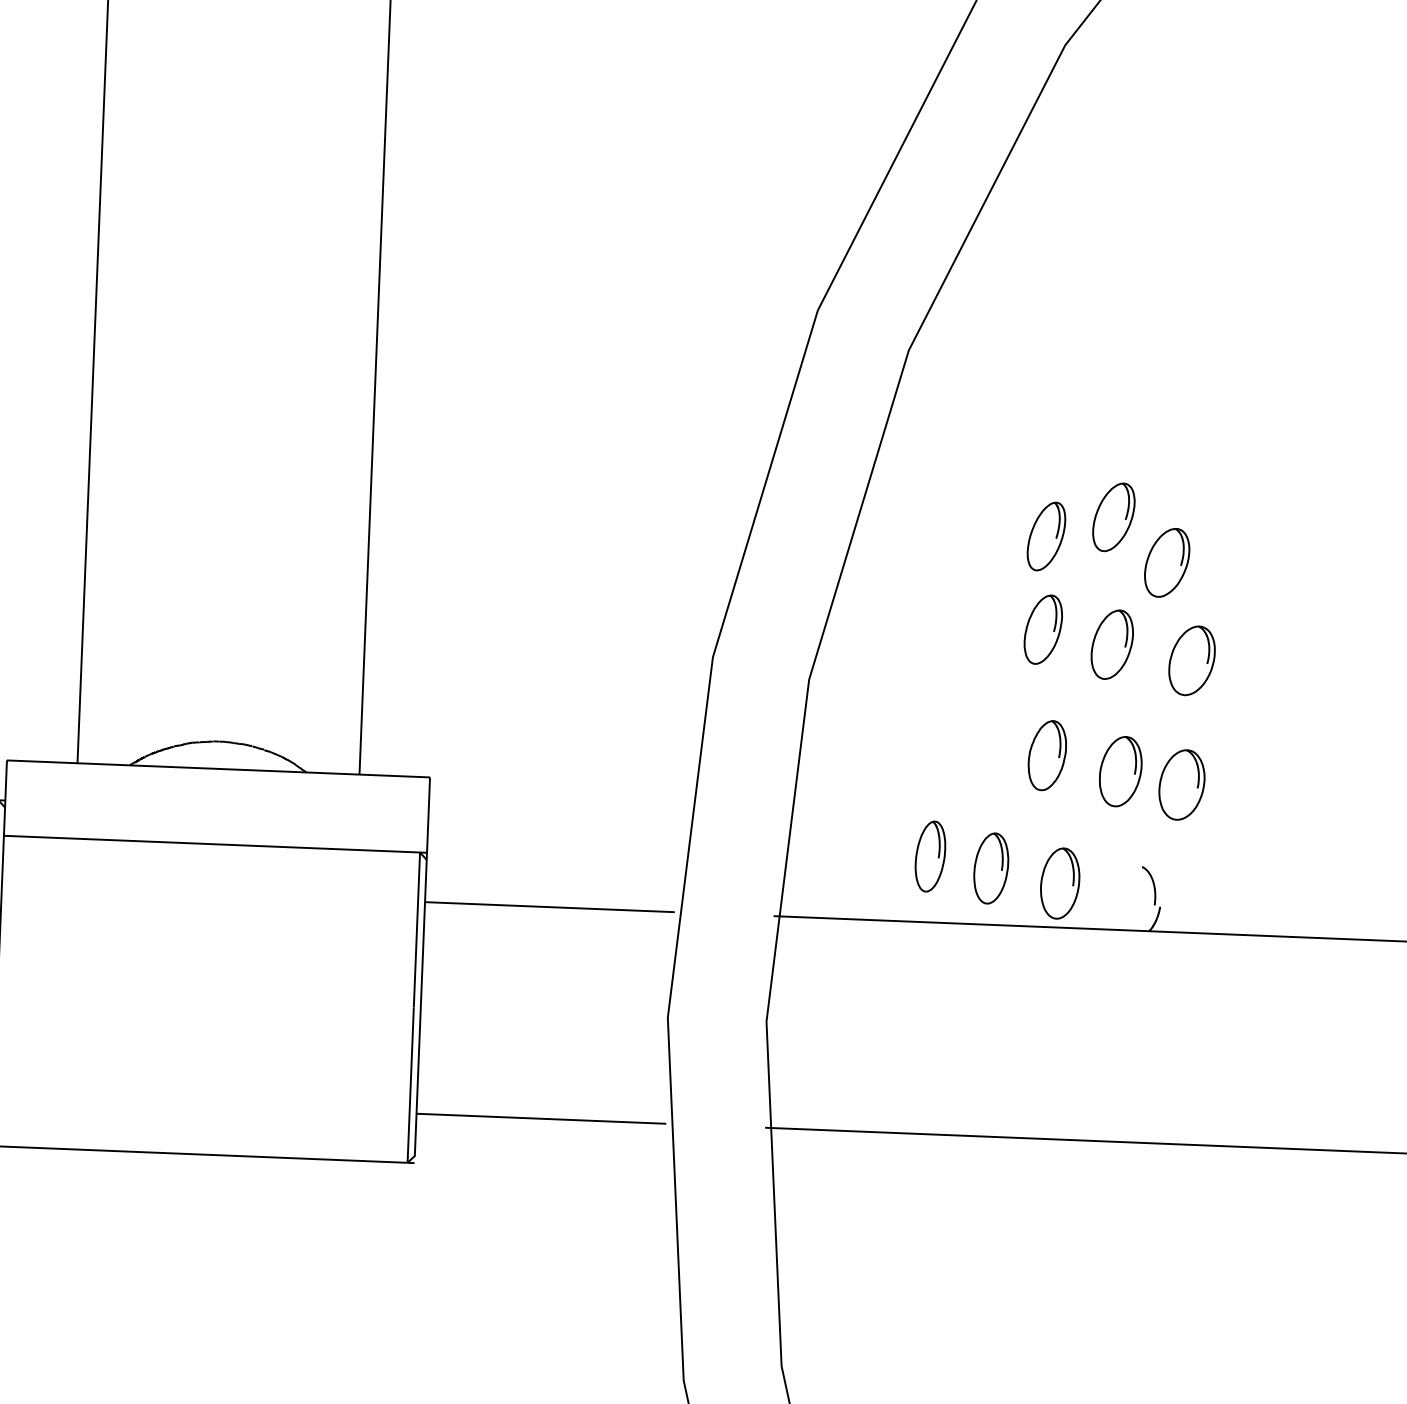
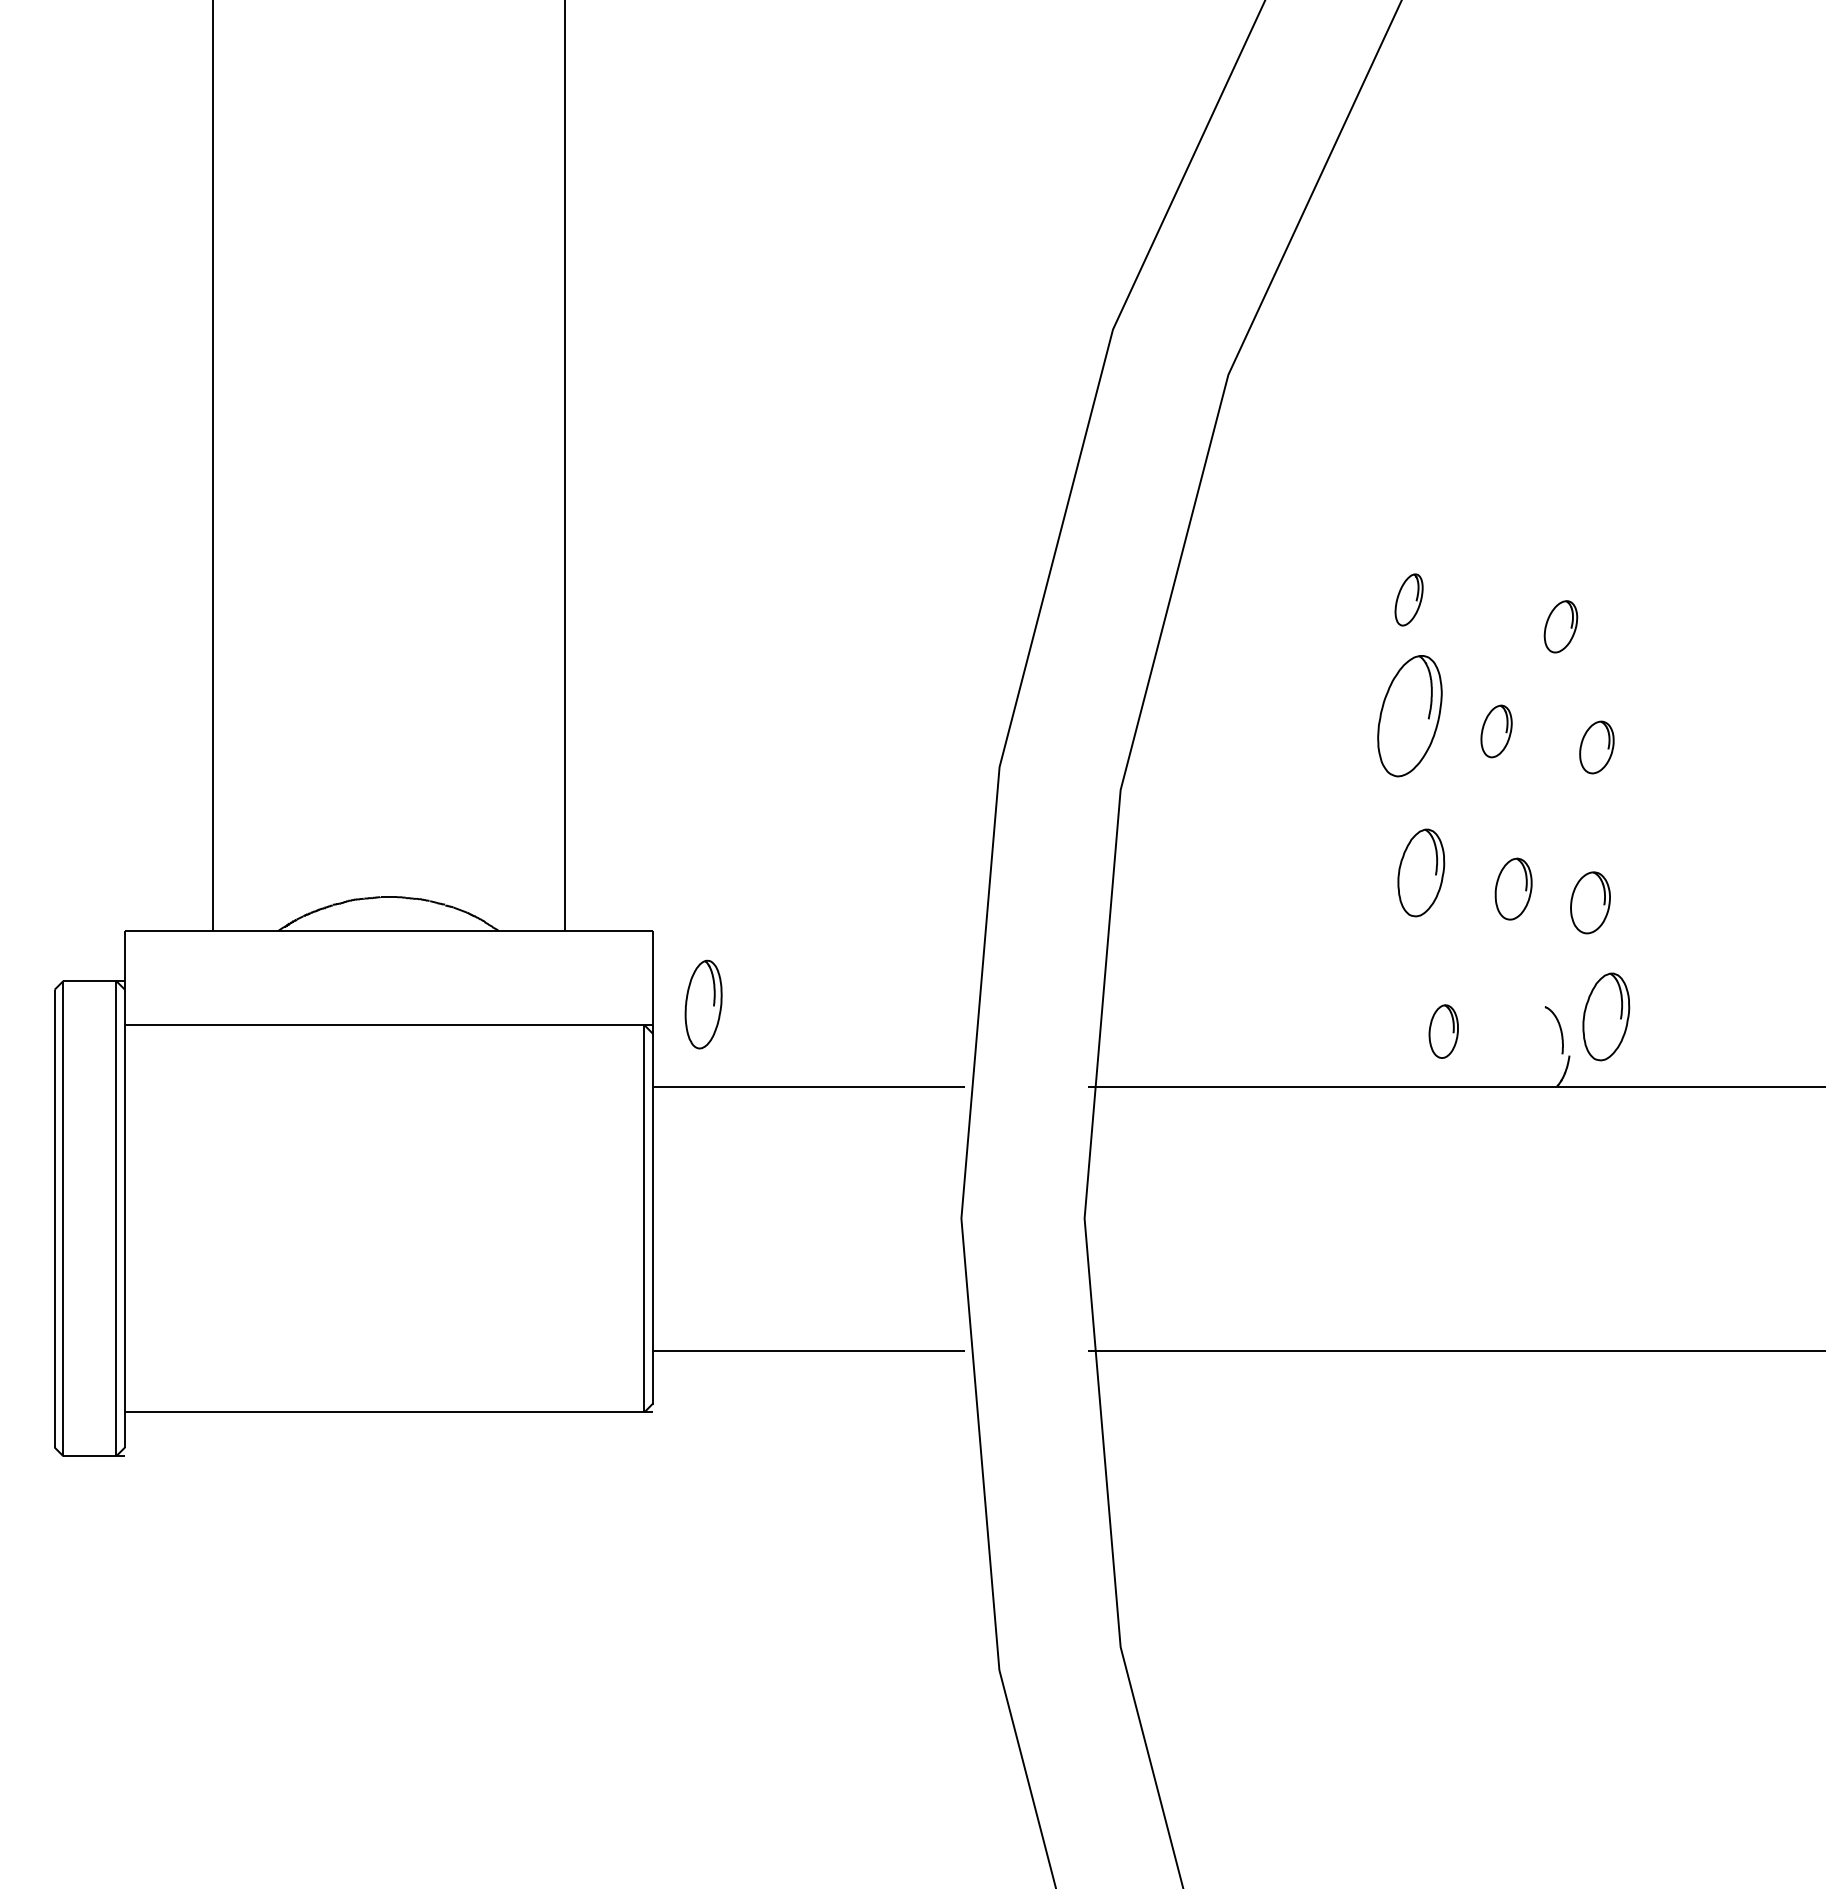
part: (1114, 517) -> (1492, 572), removed
part: (1045, 536) -> (1408, 599), size x0.6
part: (1166, 562) -> (1560, 626), size x0.6
part: (1042, 629) -> (1409, 716), size x1.4
part: (1112, 644) -> (1496, 731), size x0.6
part: (1191, 660) -> (1596, 747), size x0.6
part: (1120, 771) -> (1513, 888), size x0.7
part: (1181, 784) -> (1590, 902), size x0.7
part: (930, 856) -> (703, 1004), moved
part: (990, 868) -> (1356, 1016), removed
part: (1191, 876) -> (1606, 1016), added
part: (1060, 883) -> (1443, 1031), size x0.6

